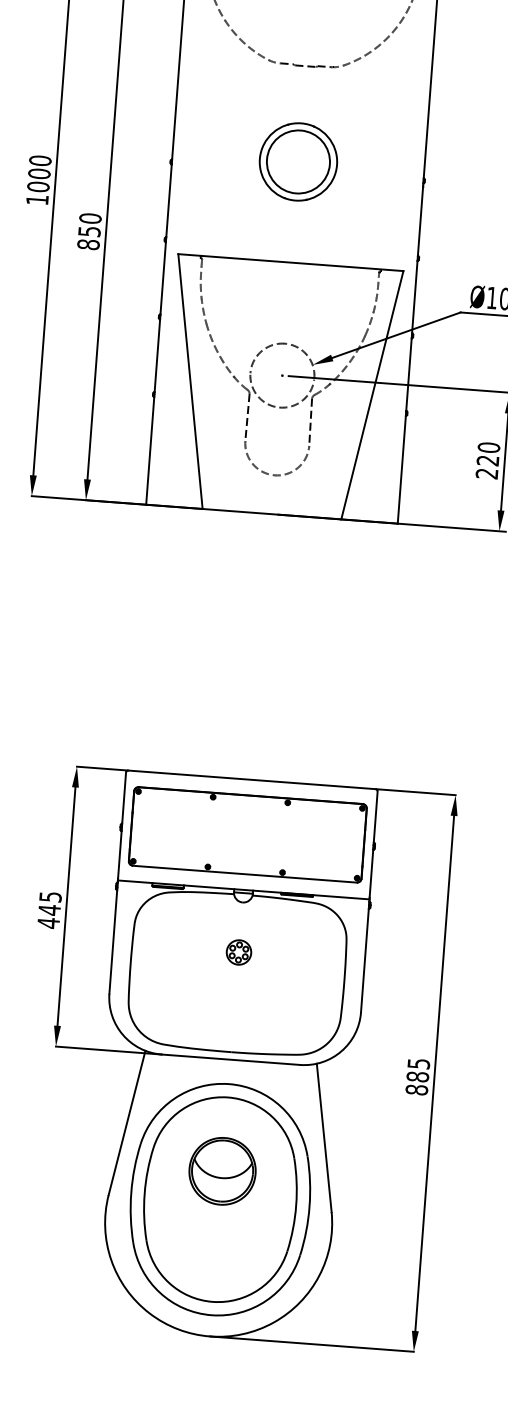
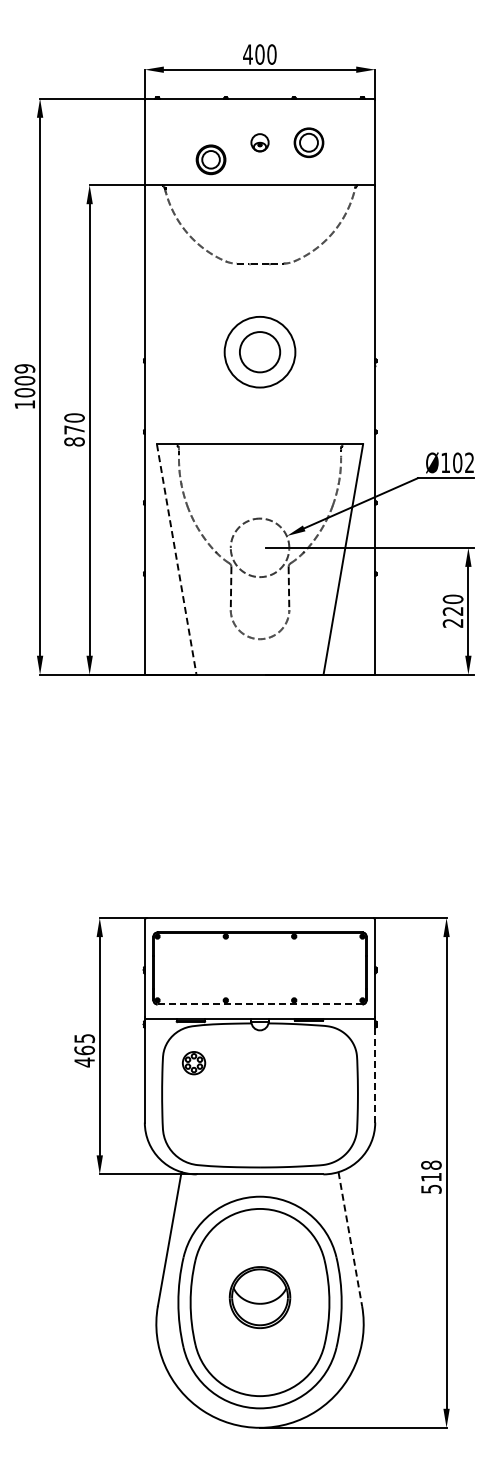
text: (41, 160) -> (25, 368), 1000 -> 1009
circle: (297, 162) -> (259, 352), size x0.7
text: (89, 231) -> (74, 429), 850 -> 870
line: (190, 381) -> (176, 559), solid -> dashed
line: (245, 874) -> (260, 1004), solid -> dashed
text: (49, 910) -> (84, 1050), 445 -> 465
part: (239, 952) -> (194, 1063), moved
line: (365, 955) -> (375, 1070), solid -> dashed
text: (418, 1076) -> (431, 1176), 885 -> 518
line: (324, 1138) -> (350, 1239), solid -> dashed
part: (221, 1171) -> (259, 1297), moved

